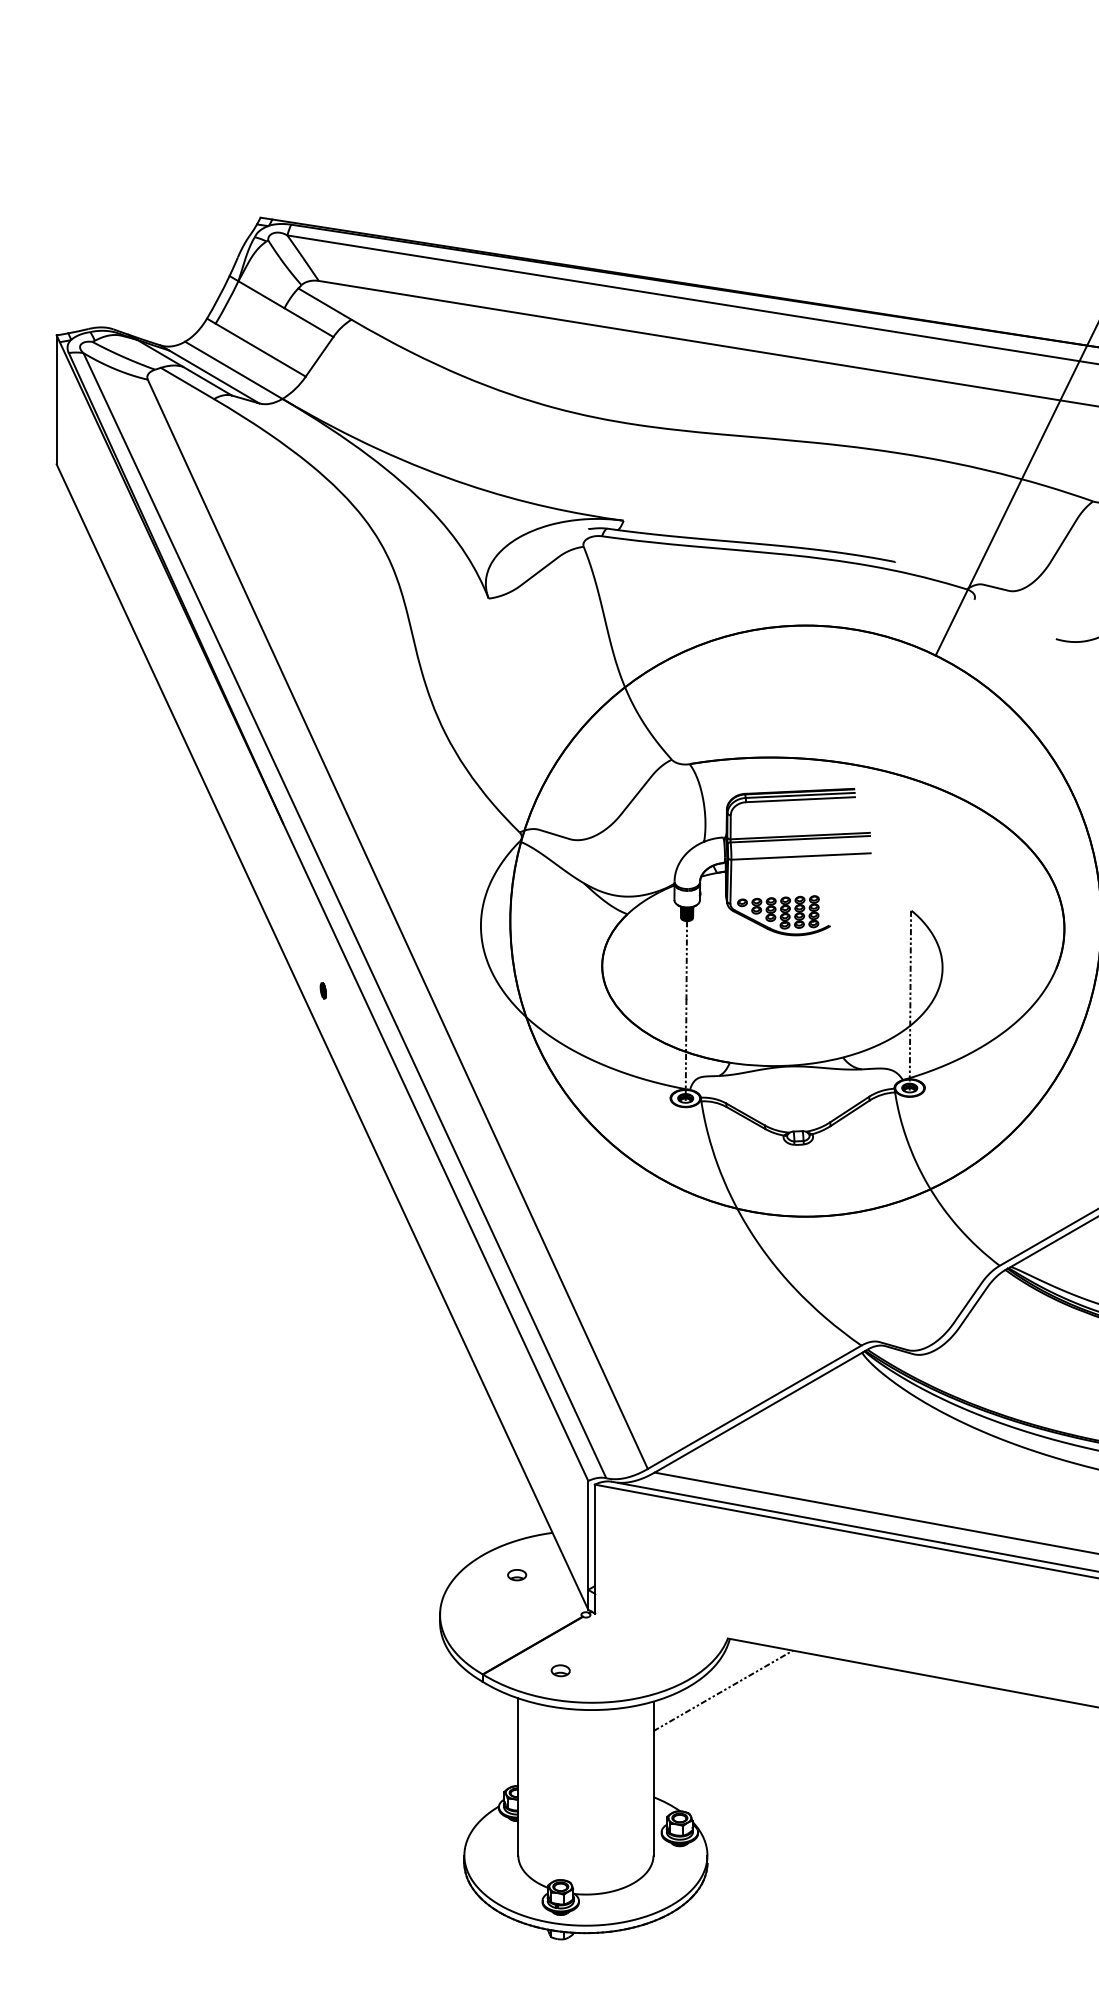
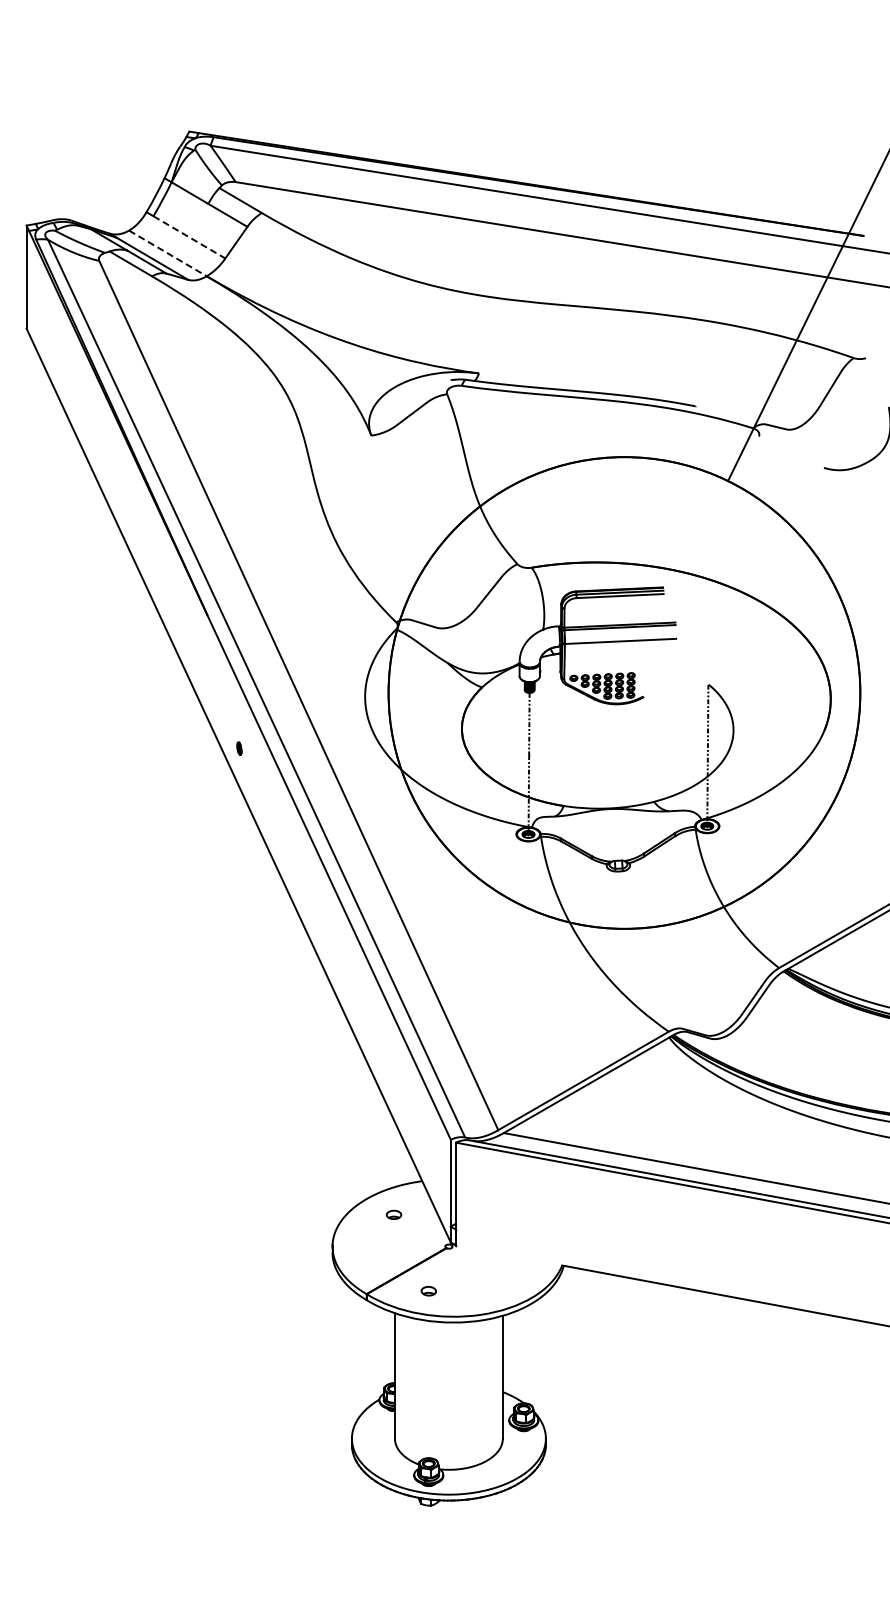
line: (260, 350) -> (189, 237), solid -> dashed
line: (234, 370) -> (168, 253), solid -> dashed
line: (723, 1691) -> (558, 1307), removed

